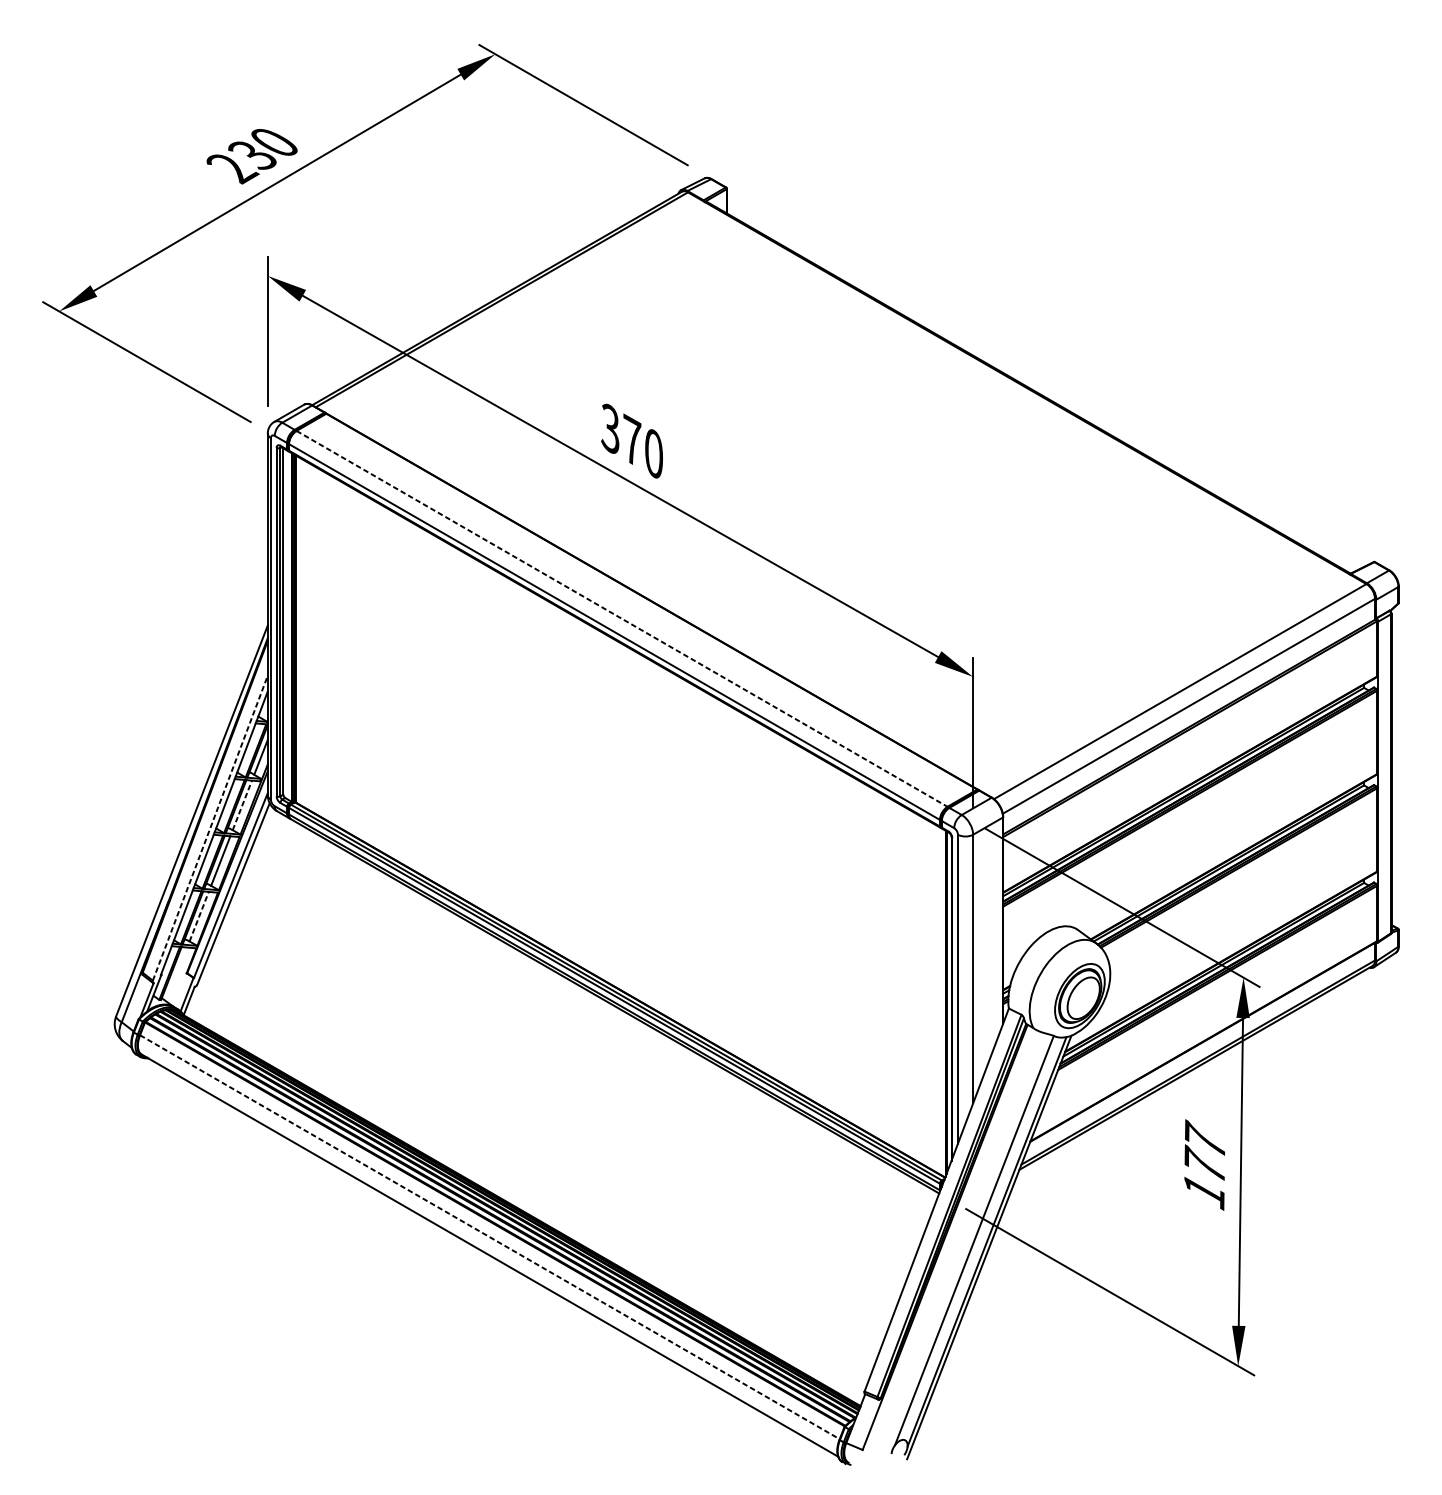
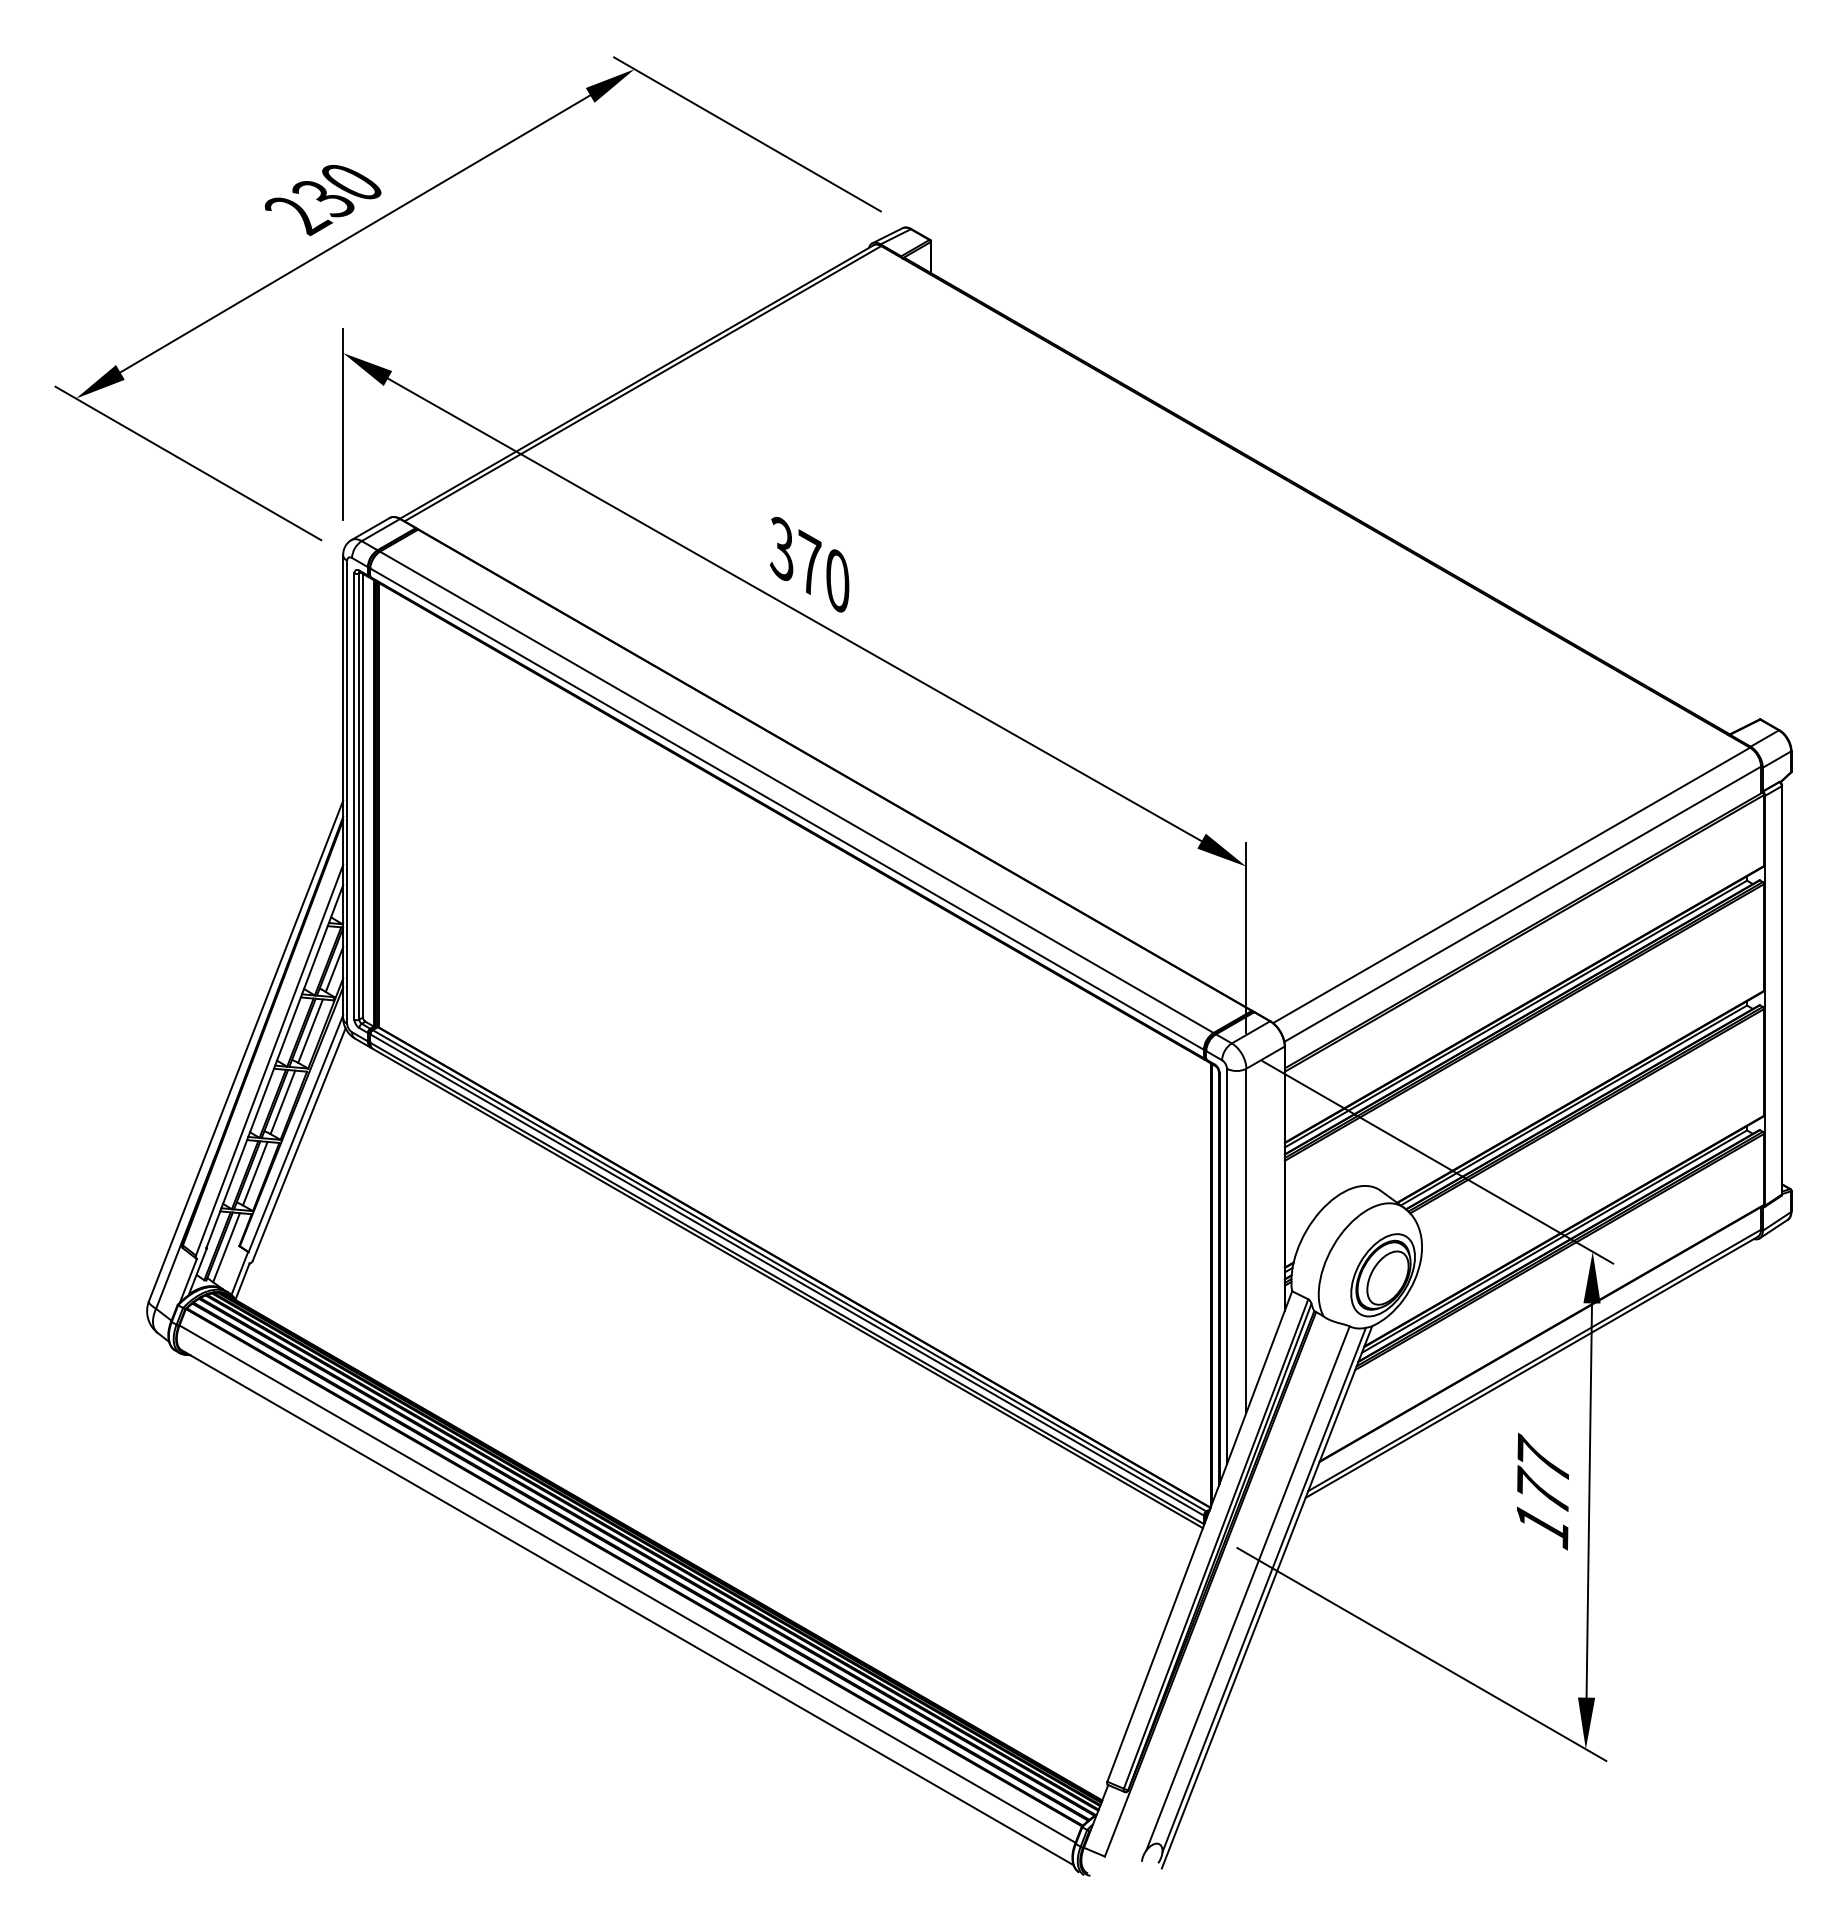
line: (622, 619) -> (797, 792), dashed -> solid
line: (242, 804) -> (310, 1030), dashed -> solid
line: (210, 828) -> (269, 1060), dashed -> solid
line: (199, 916) -> (255, 1173), dashed -> solid
line: (176, 974) -> (226, 1247), added
line: (489, 1237) -> (627, 1584), dashed -> solid

